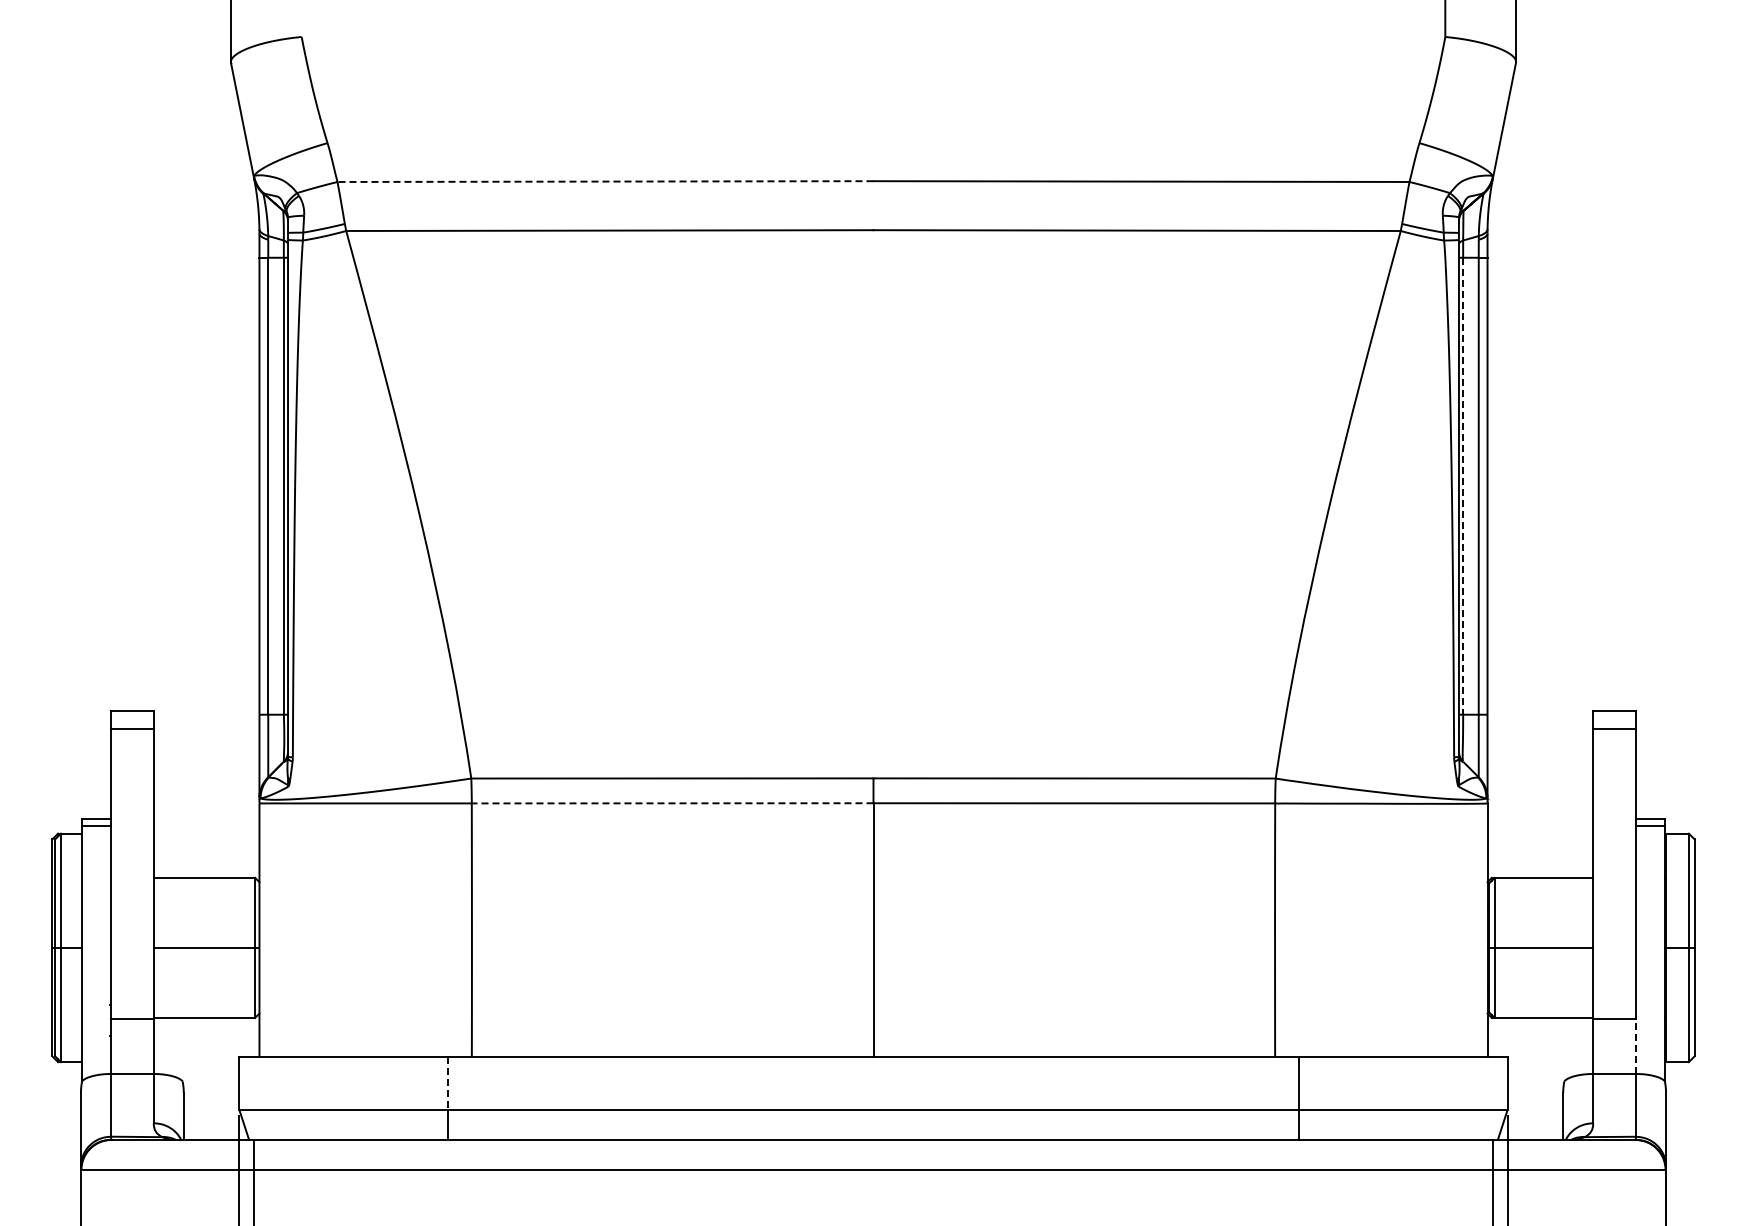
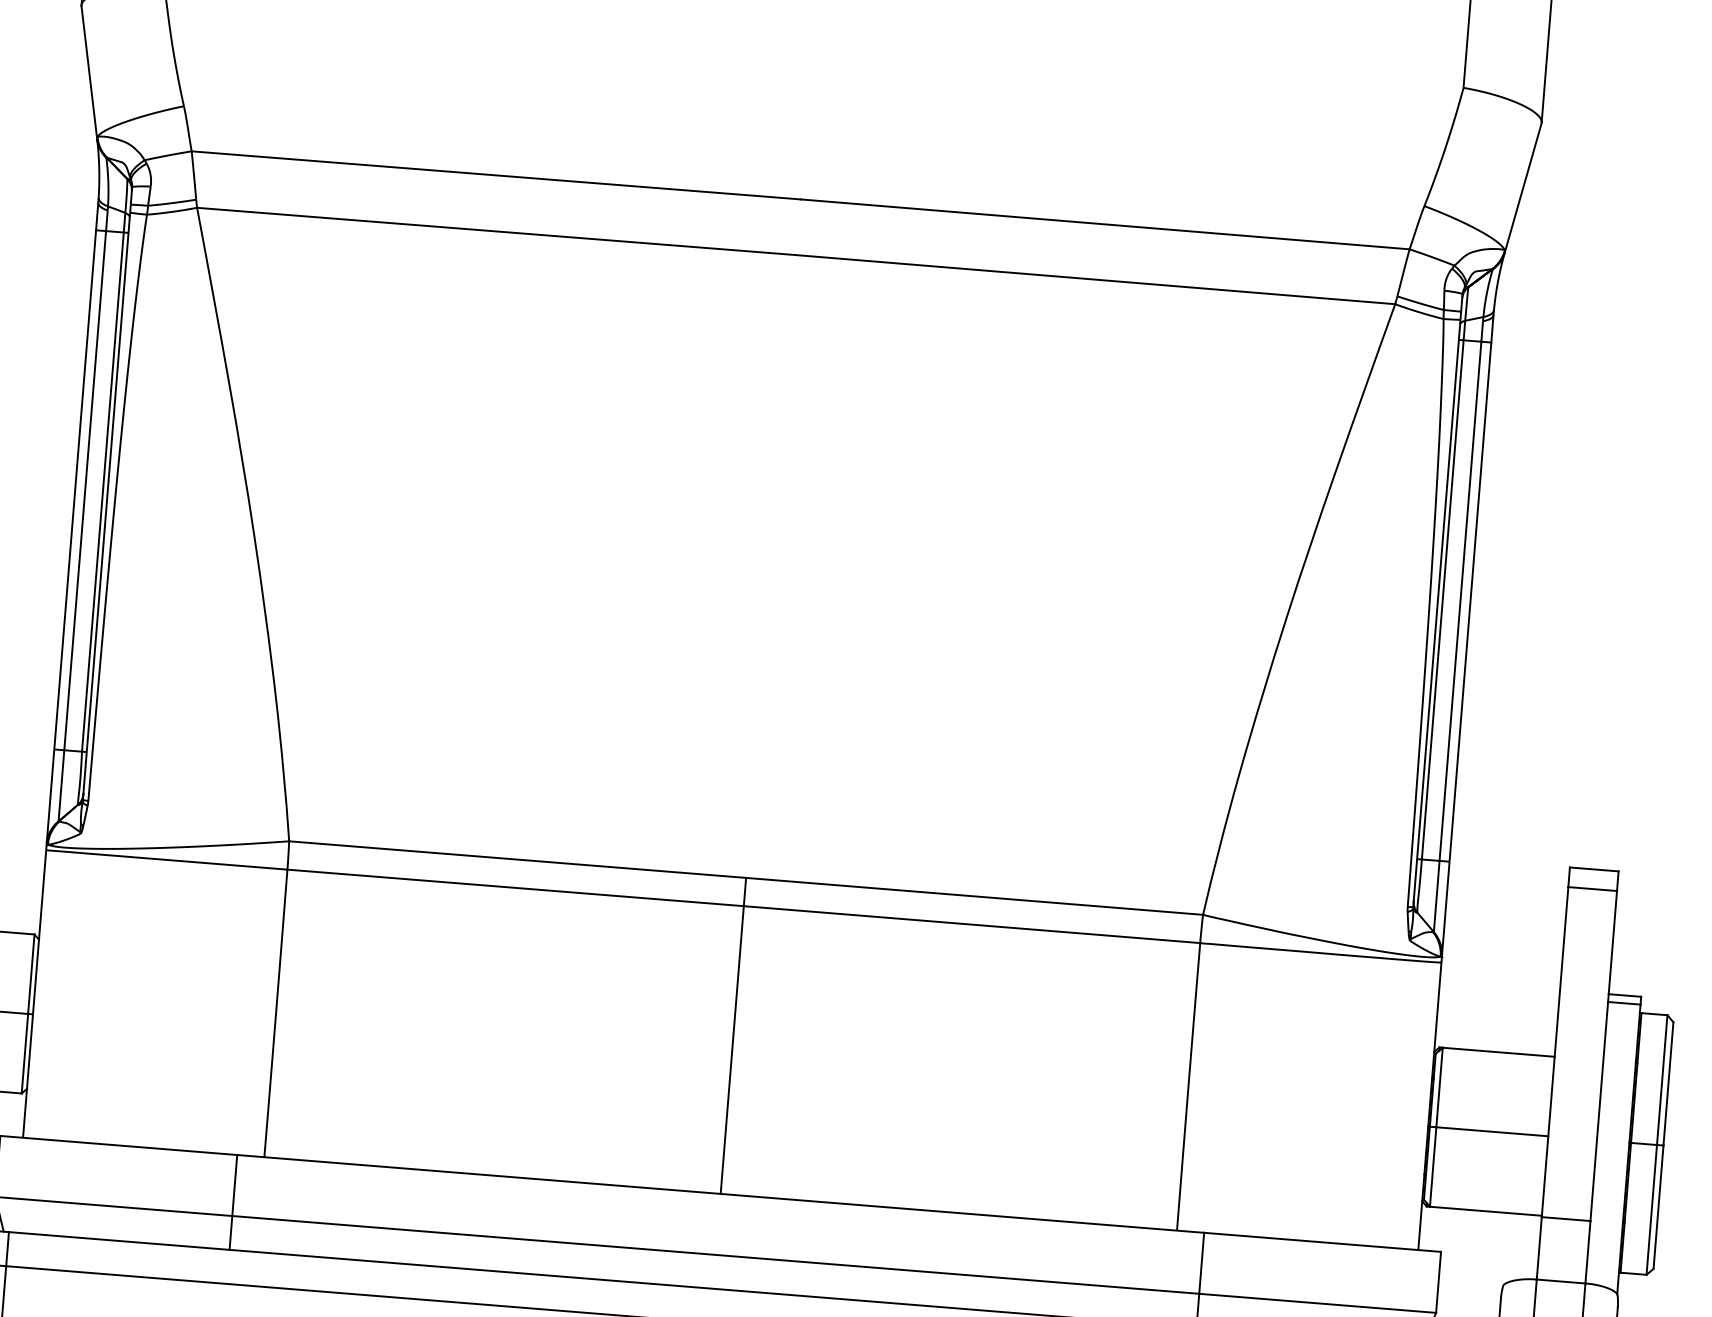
line: (605, 181) -> (496, 175), dashed -> solid
line: (1463, 486) -> (1443, 600), dashed -> solid
line: (672, 803) -> (515, 888), dashed -> solid
line: (1636, 1046) -> (1588, 1252), dashed -> solid
line: (447, 1083) -> (234, 1185), dashed -> solid

